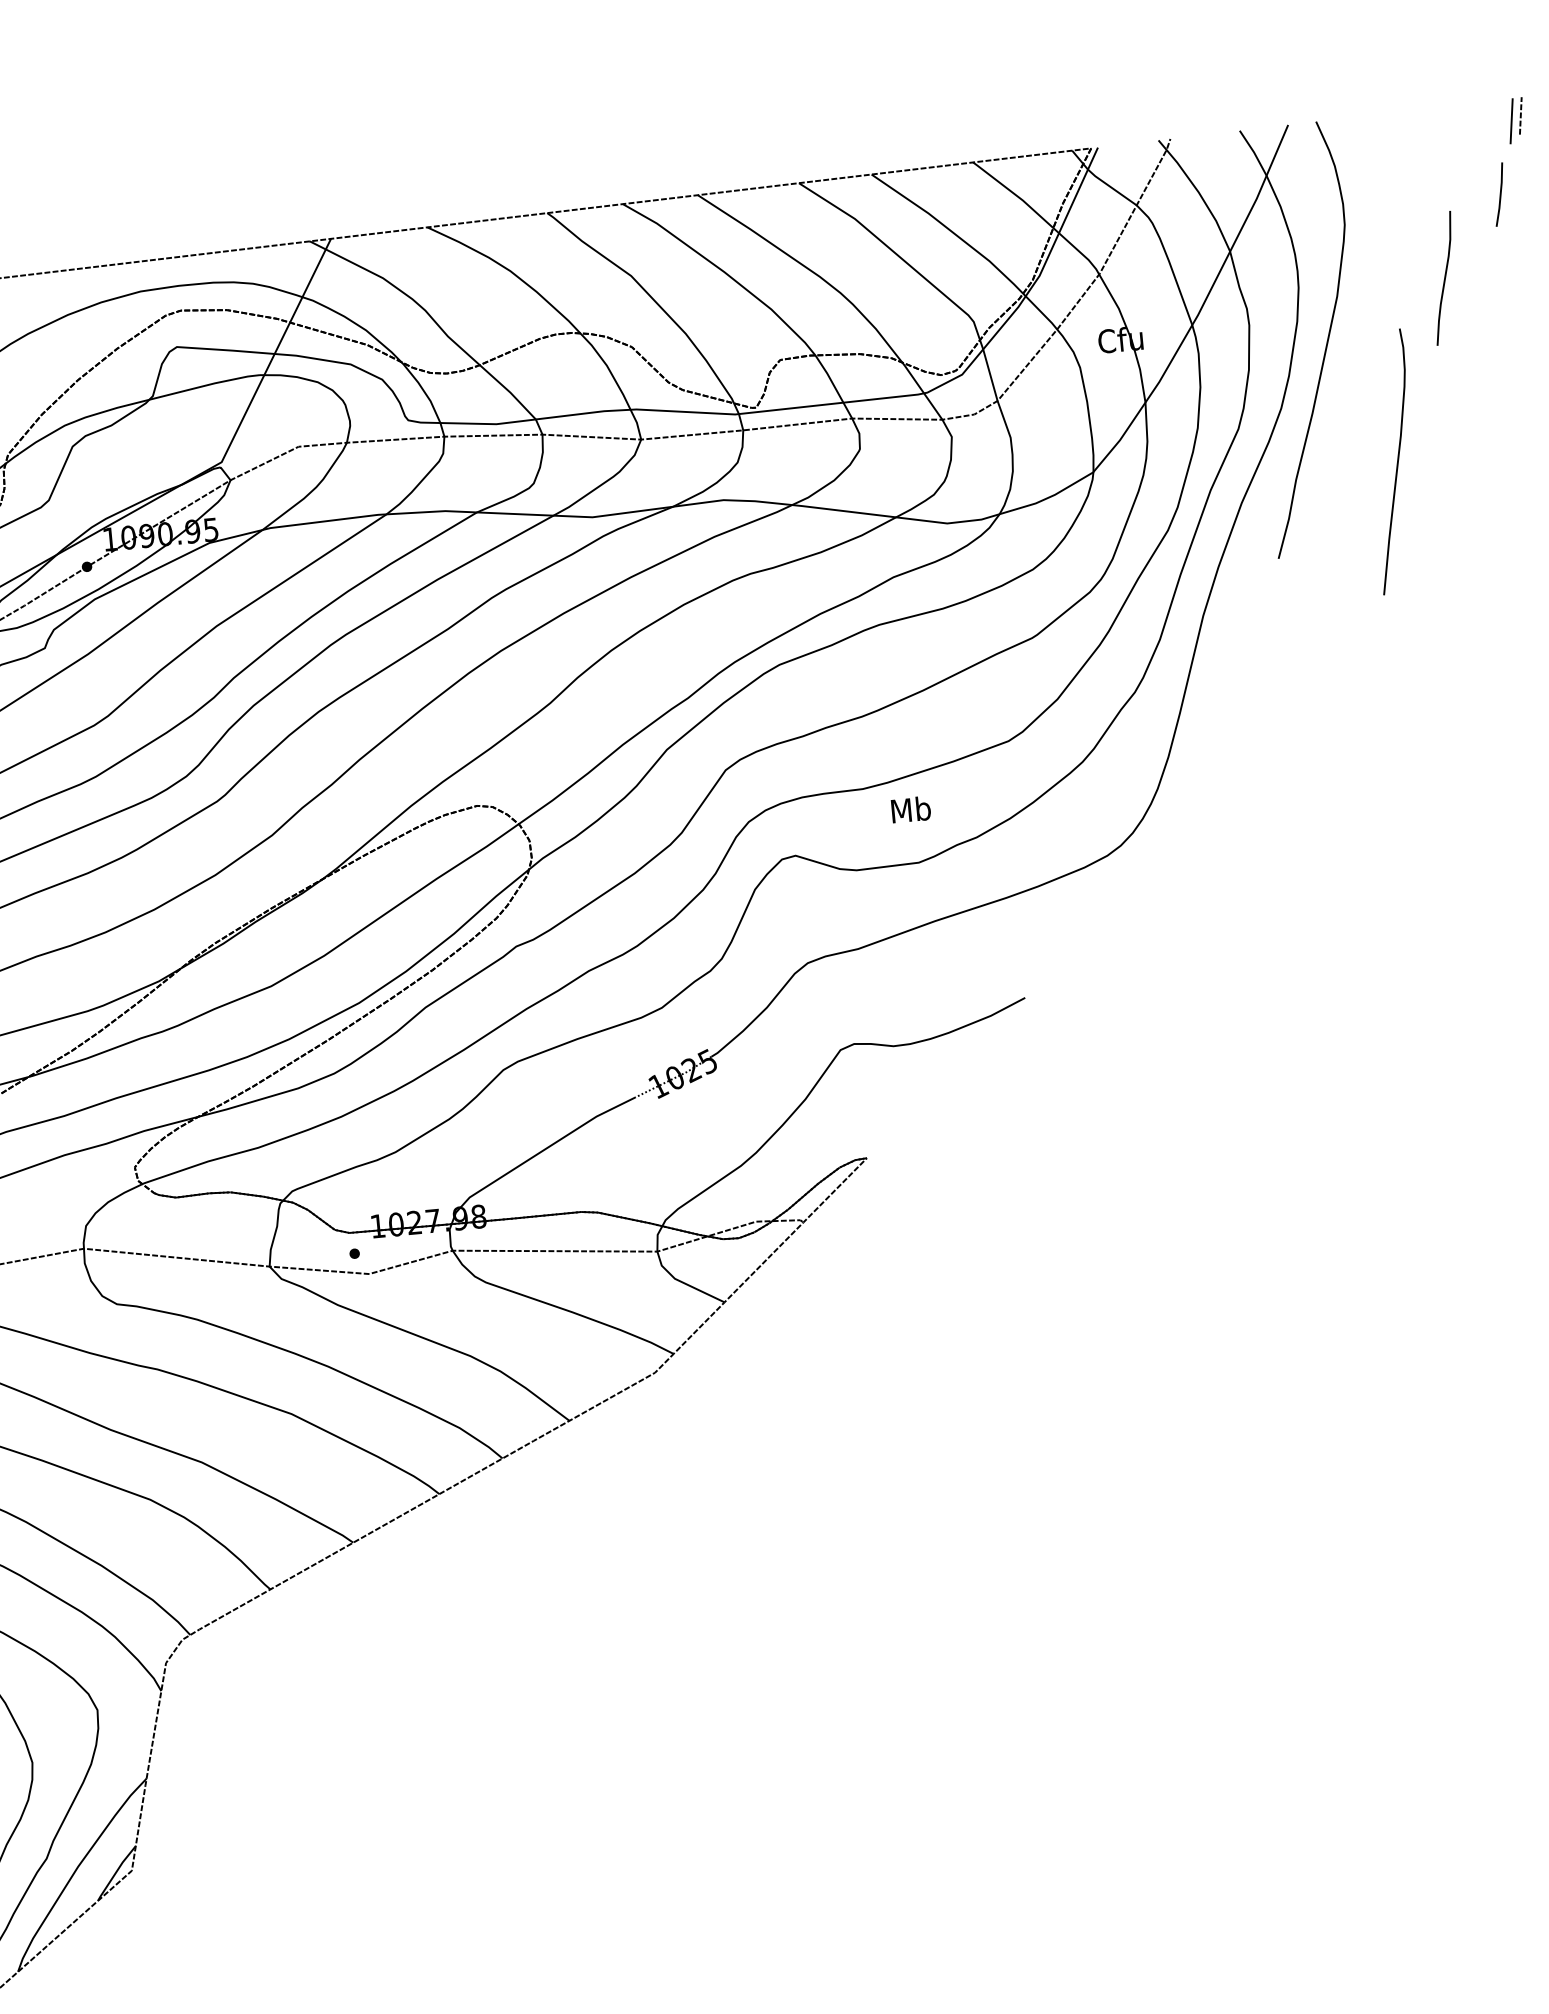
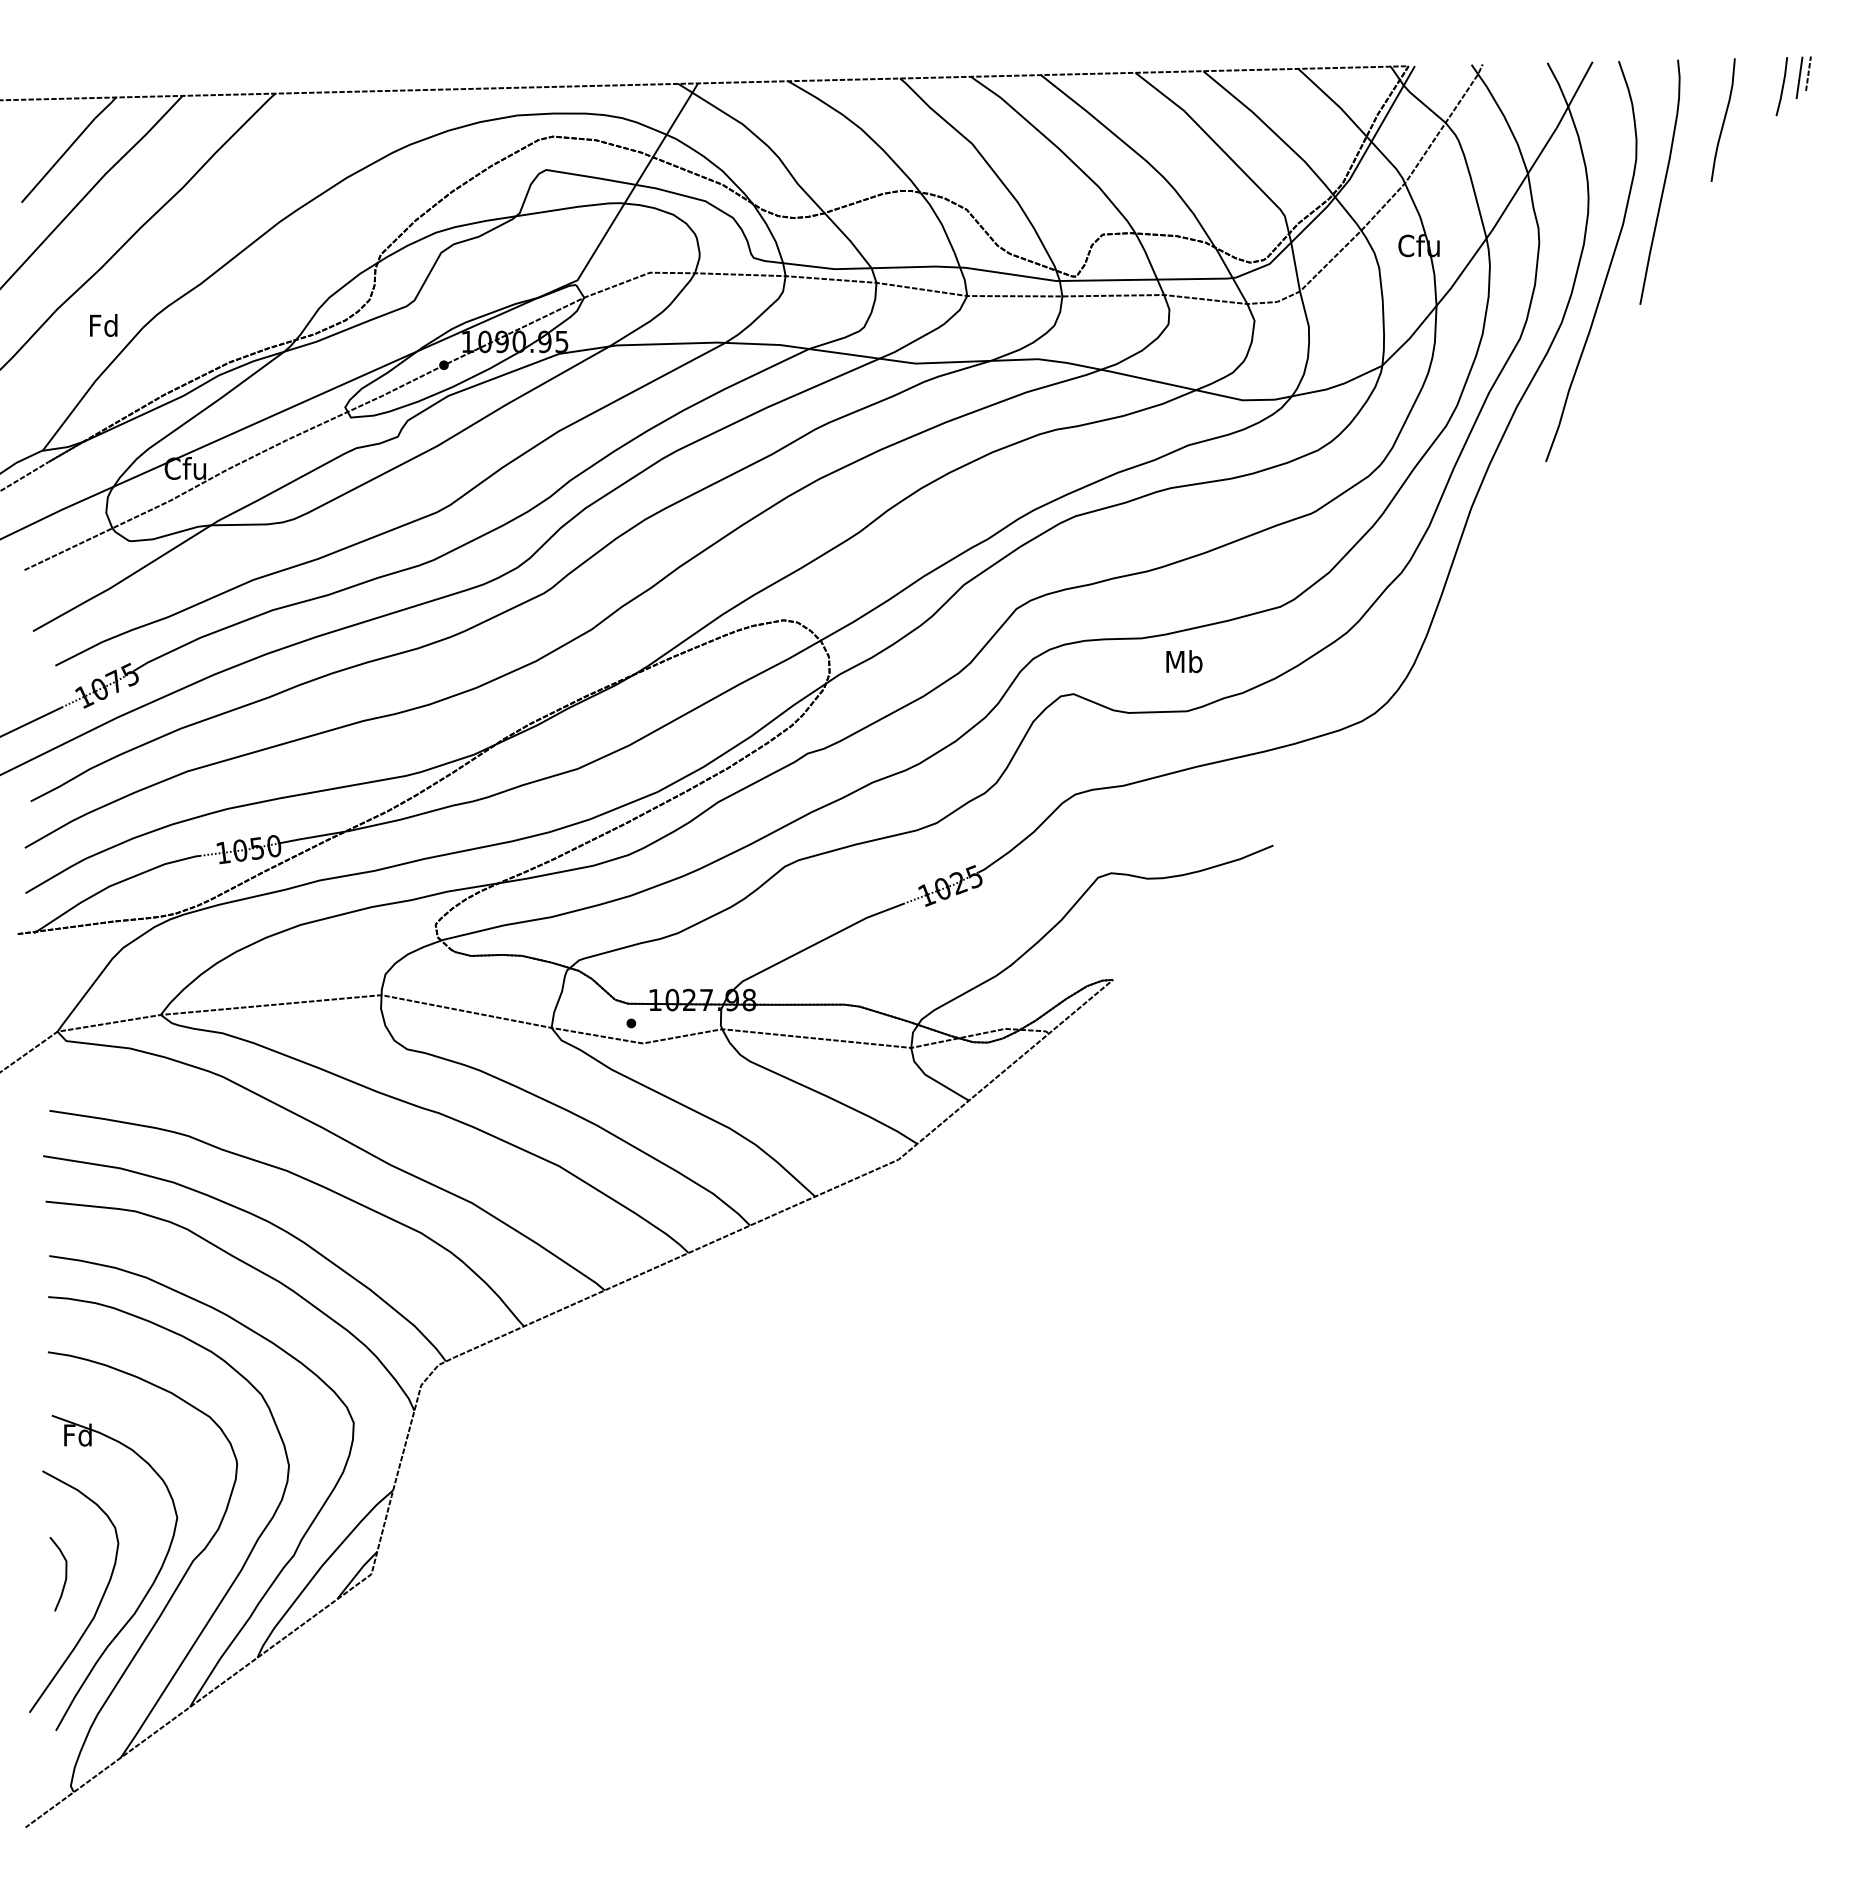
line: (1500, 194) -> (1782, 86), moved
curve: (1444, 277) -> (1723, 119), moved
curve: (1396, 461) -> (1663, 182), moved

